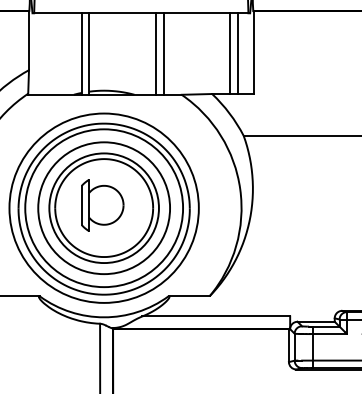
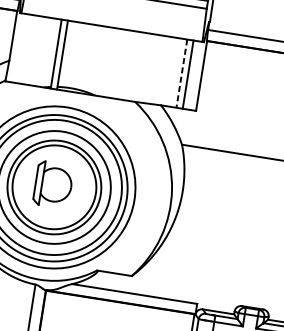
line: (156, 53) -> (119, 63), removed
line: (163, 53) -> (125, 64), removed
line: (230, 54) -> (181, 74), solid -> dashed

